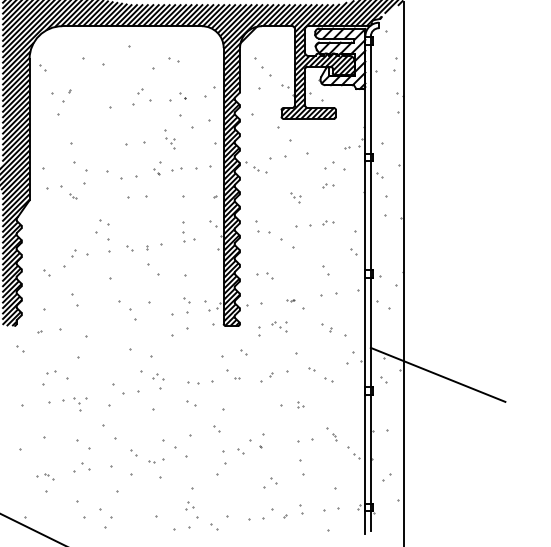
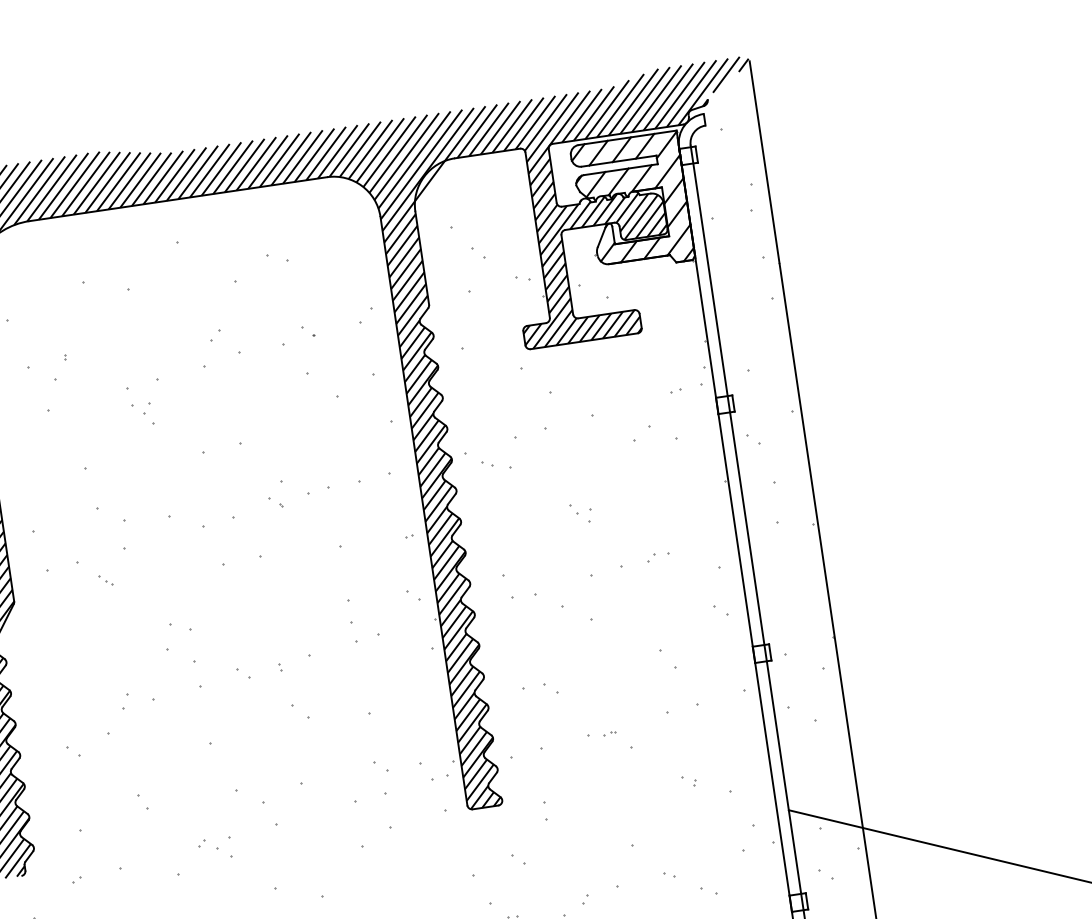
part: (266, 71) -> (479, 253), size x0.62
part: (210, 92) -> (366, 315), size x0.62
part: (169, 139) -> (139, 405), moved
part: (328, 185) -> (647, 477), removed
part: (153, 269) -> (300, 711), size x0.62
part: (75, 300) -> (143, 802), size x0.62
part: (290, 300) -> (602, 734), size x1.67
part: (279, 326) -> (216, 848), moved
part: (327, 327) -> (689, 780), size x0.62

